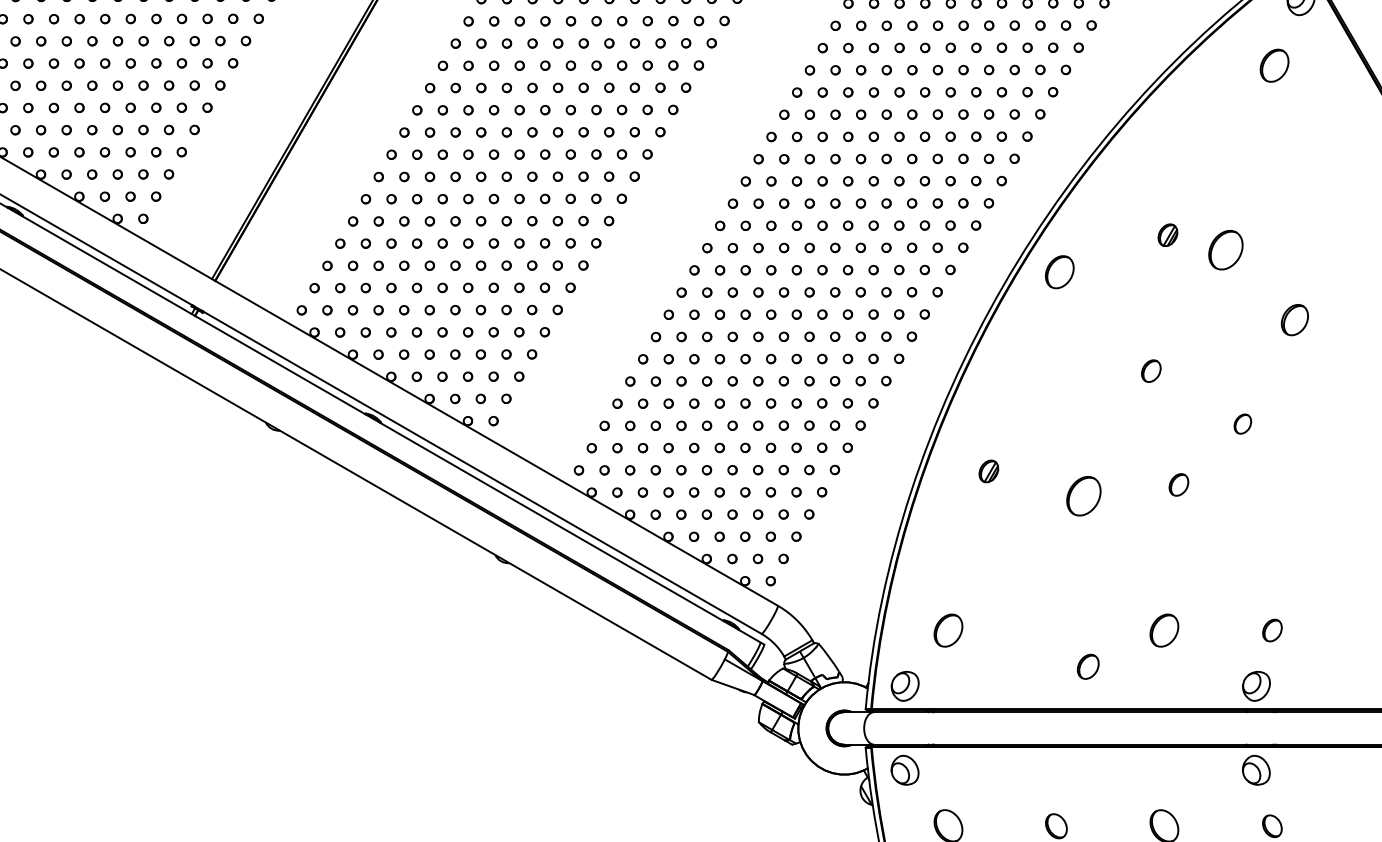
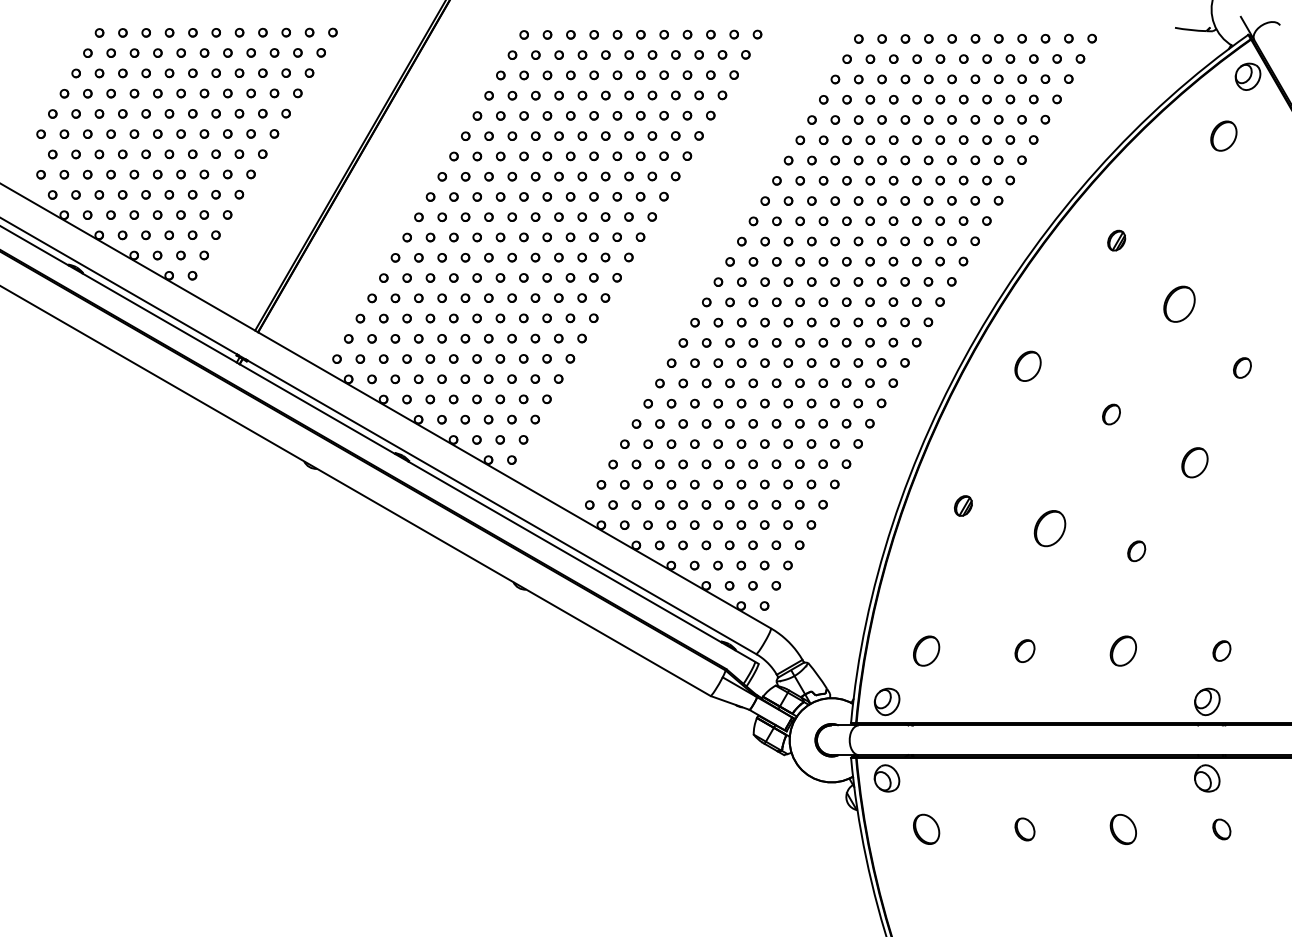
part: (1167, 235) -> (1116, 240), moved
part: (1059, 271) -> (1027, 365), moved
part: (1295, 319) -> (1242, 367), size x0.71
part: (1242, 423) -> (1194, 462), size x1.67
part: (1178, 484) -> (1136, 550), moved
part: (1087, 666) -> (1024, 650), moved

